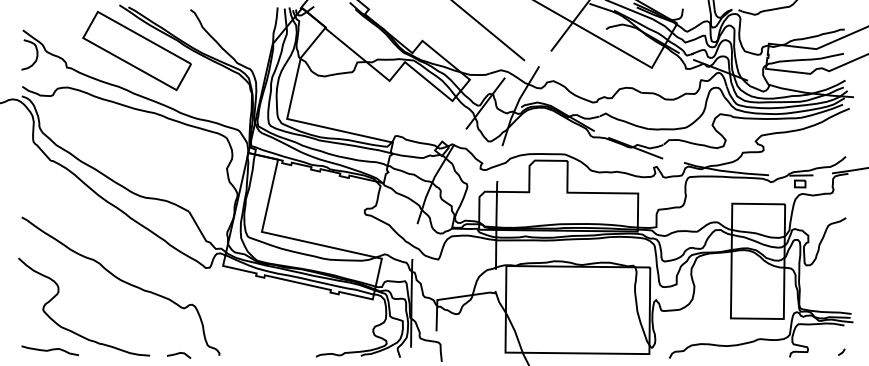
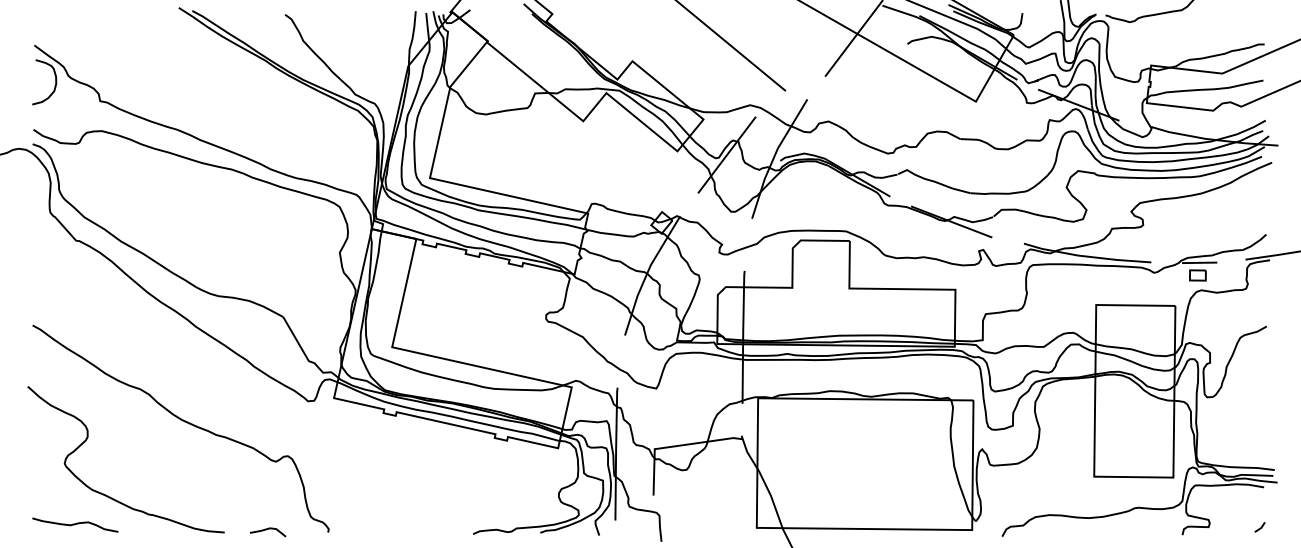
part: (136, 50) -> (204, 75), removed

